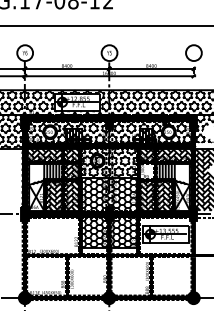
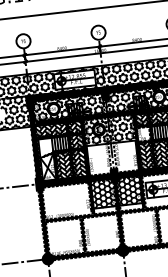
hatch: (109, 193) -> (112, 157), removed

